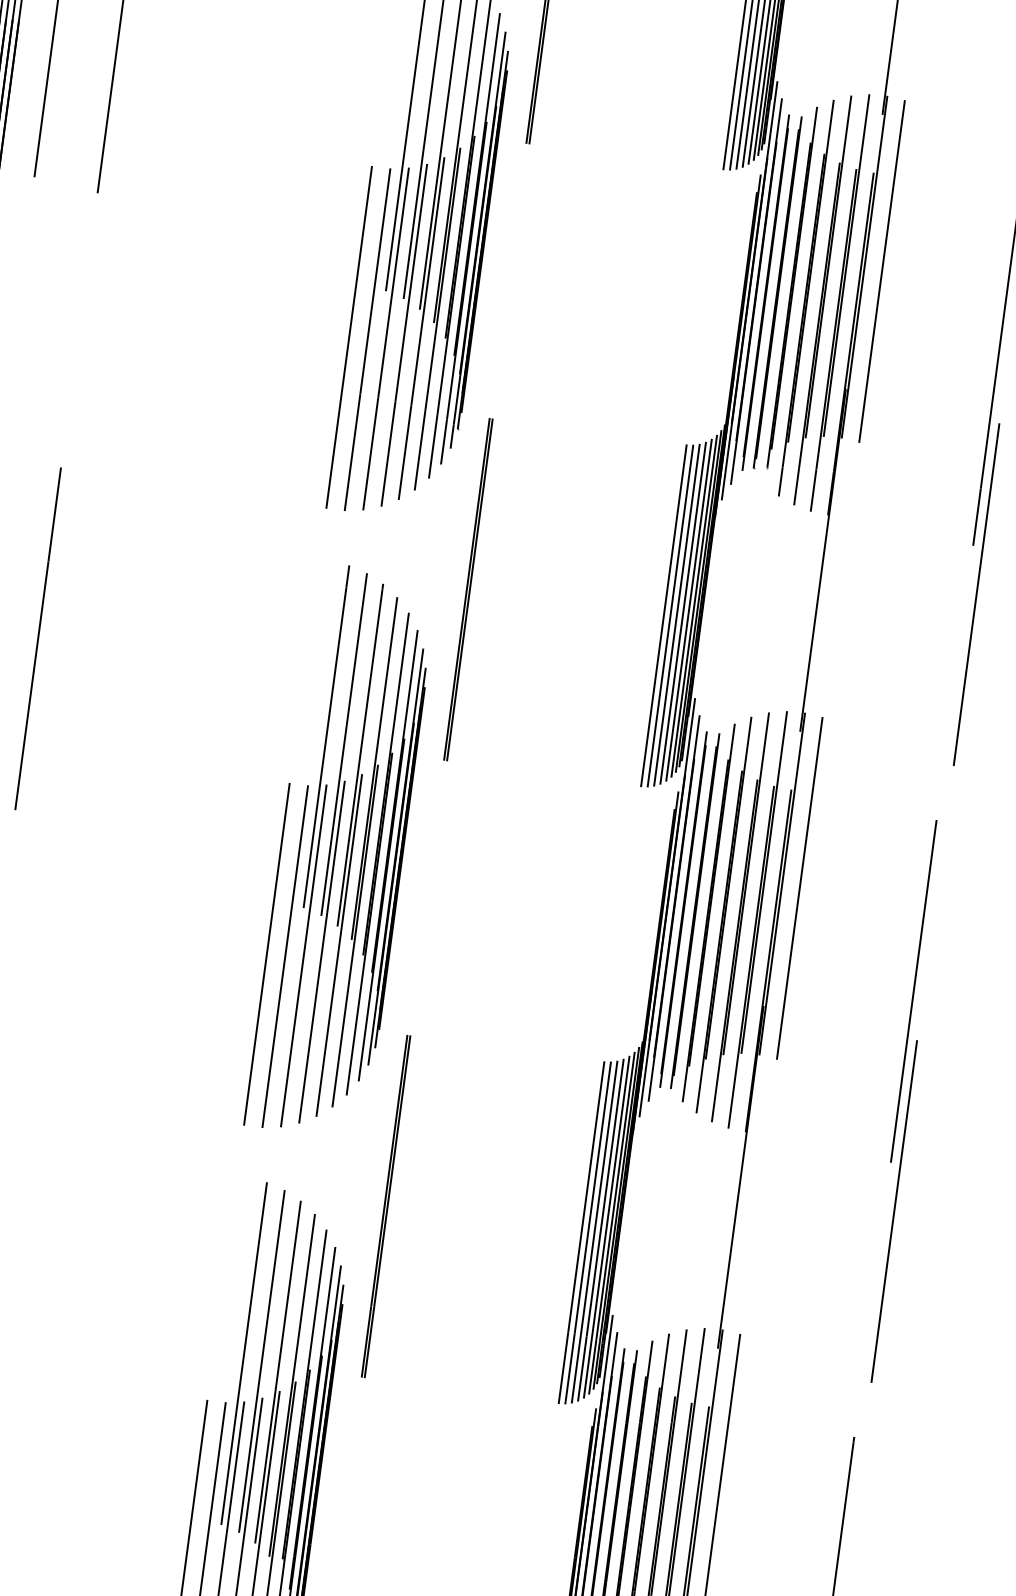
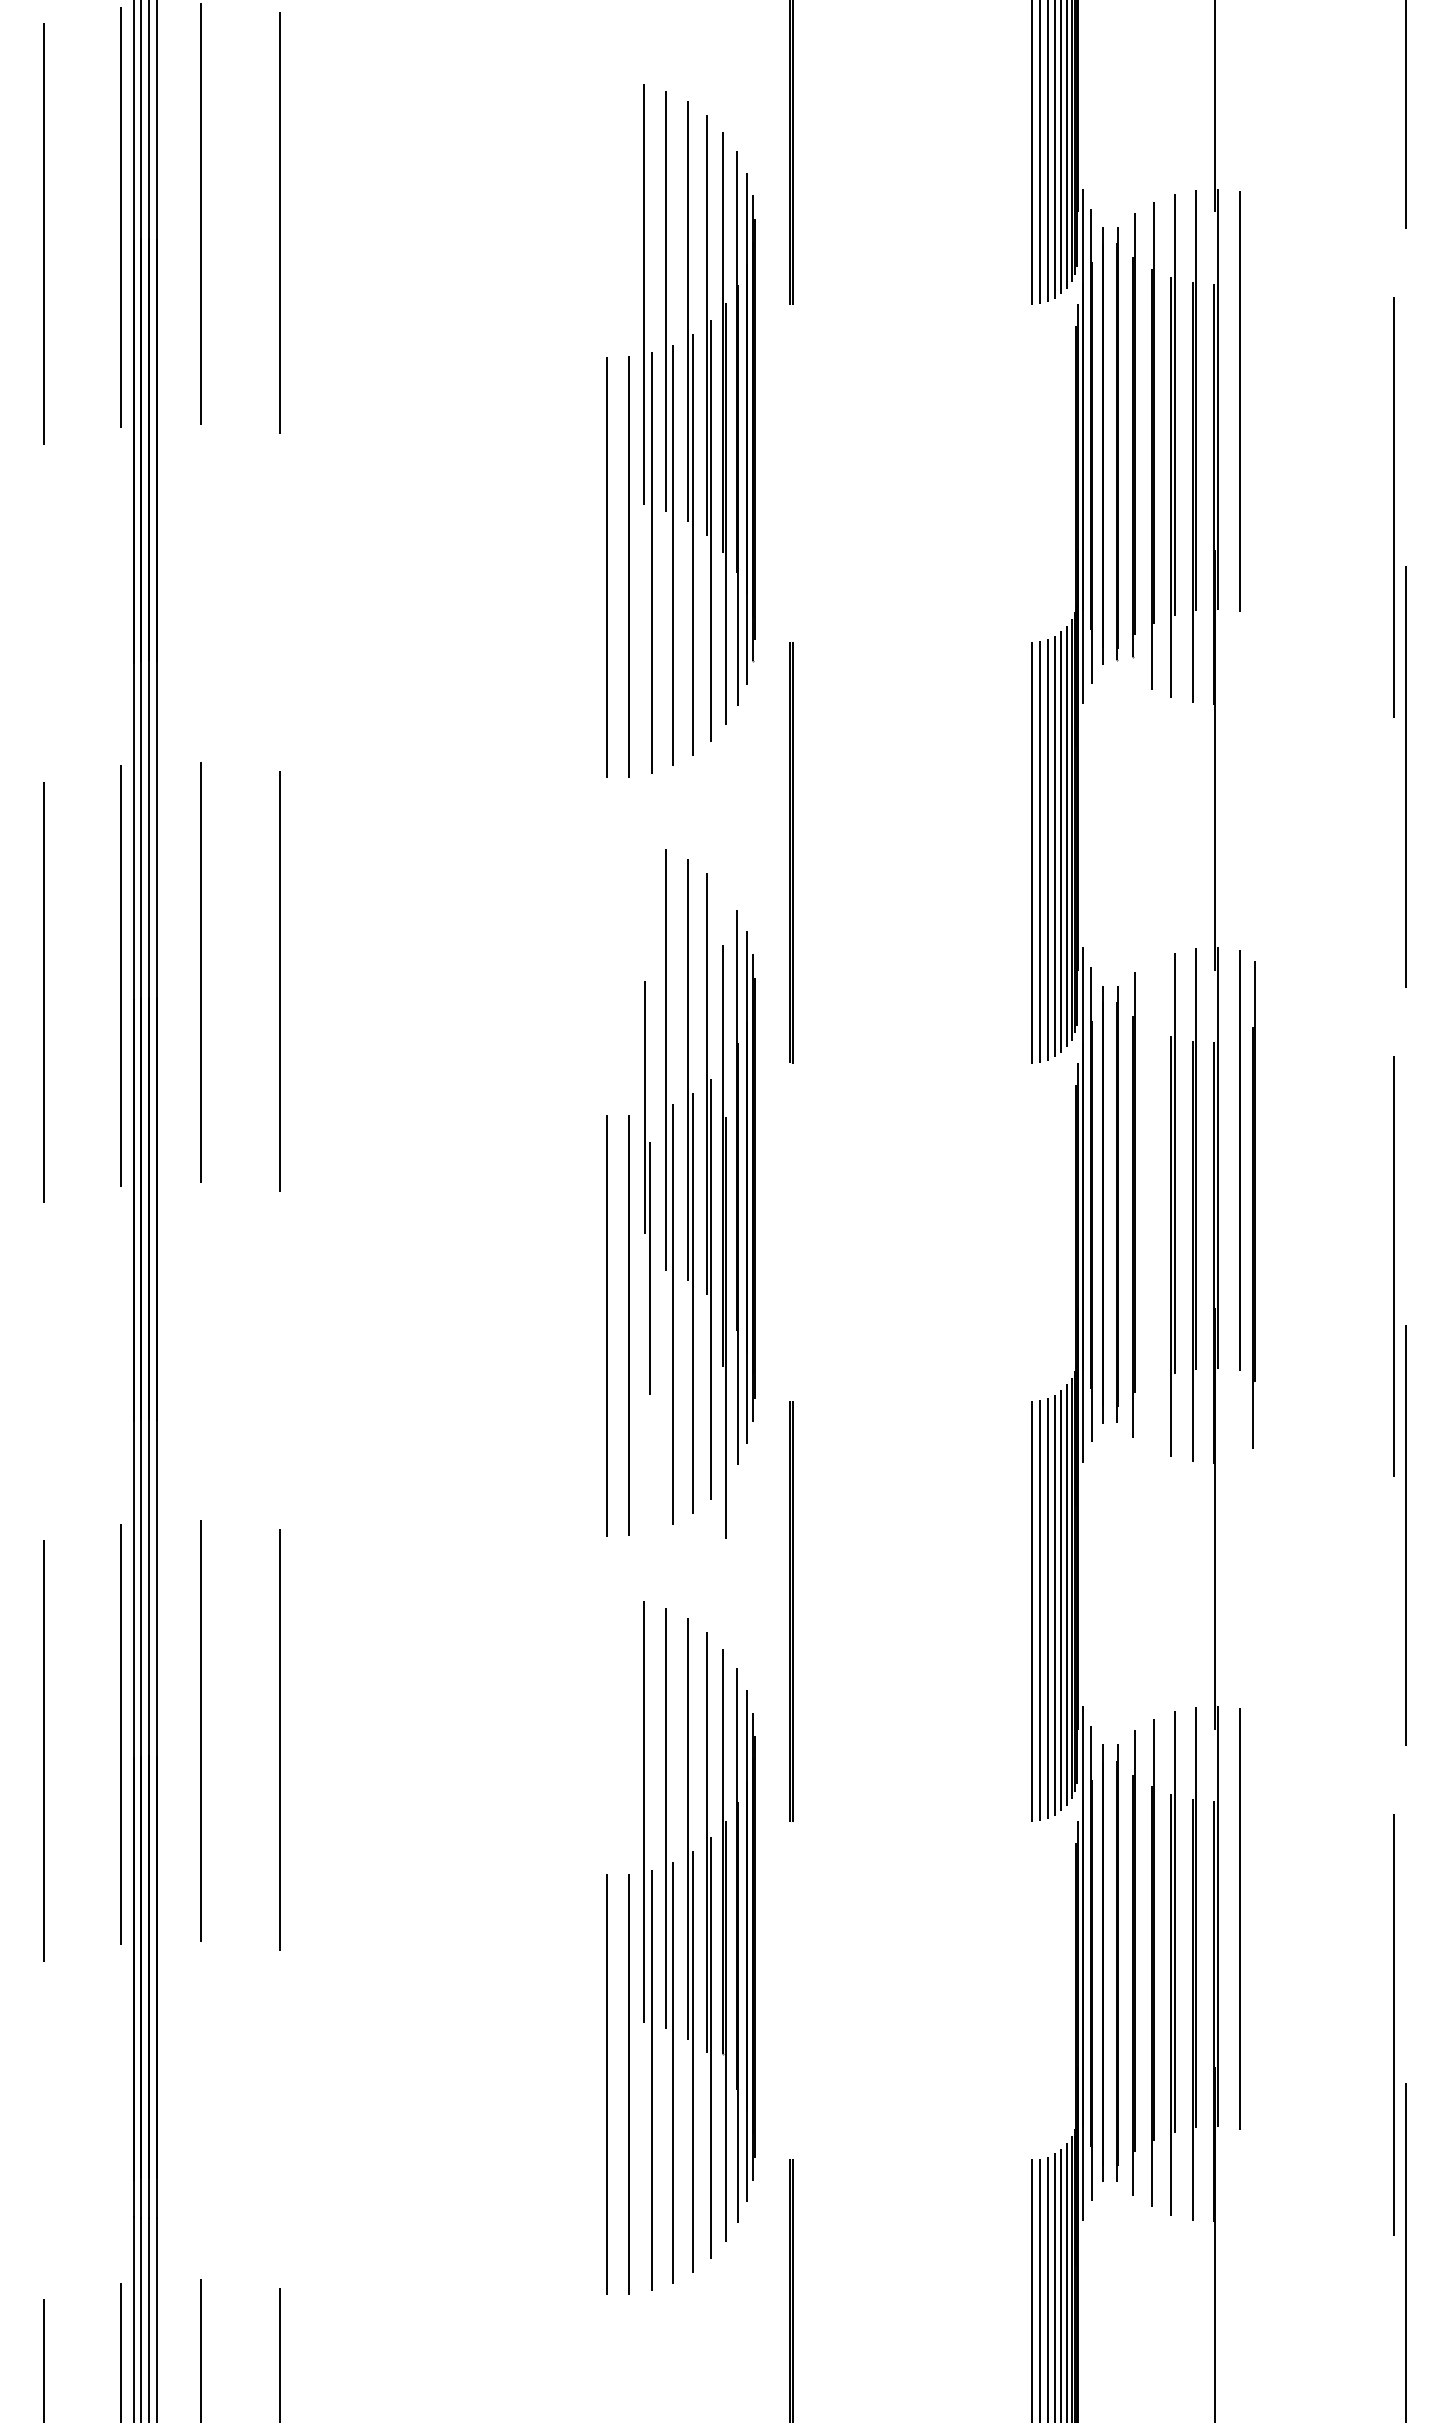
part: (314, 846) -> (647, 1187), size x0.6
part: (377, 853) -> (724, 1241), moved
line: (723, 914) -> (1253, 1204), moved

